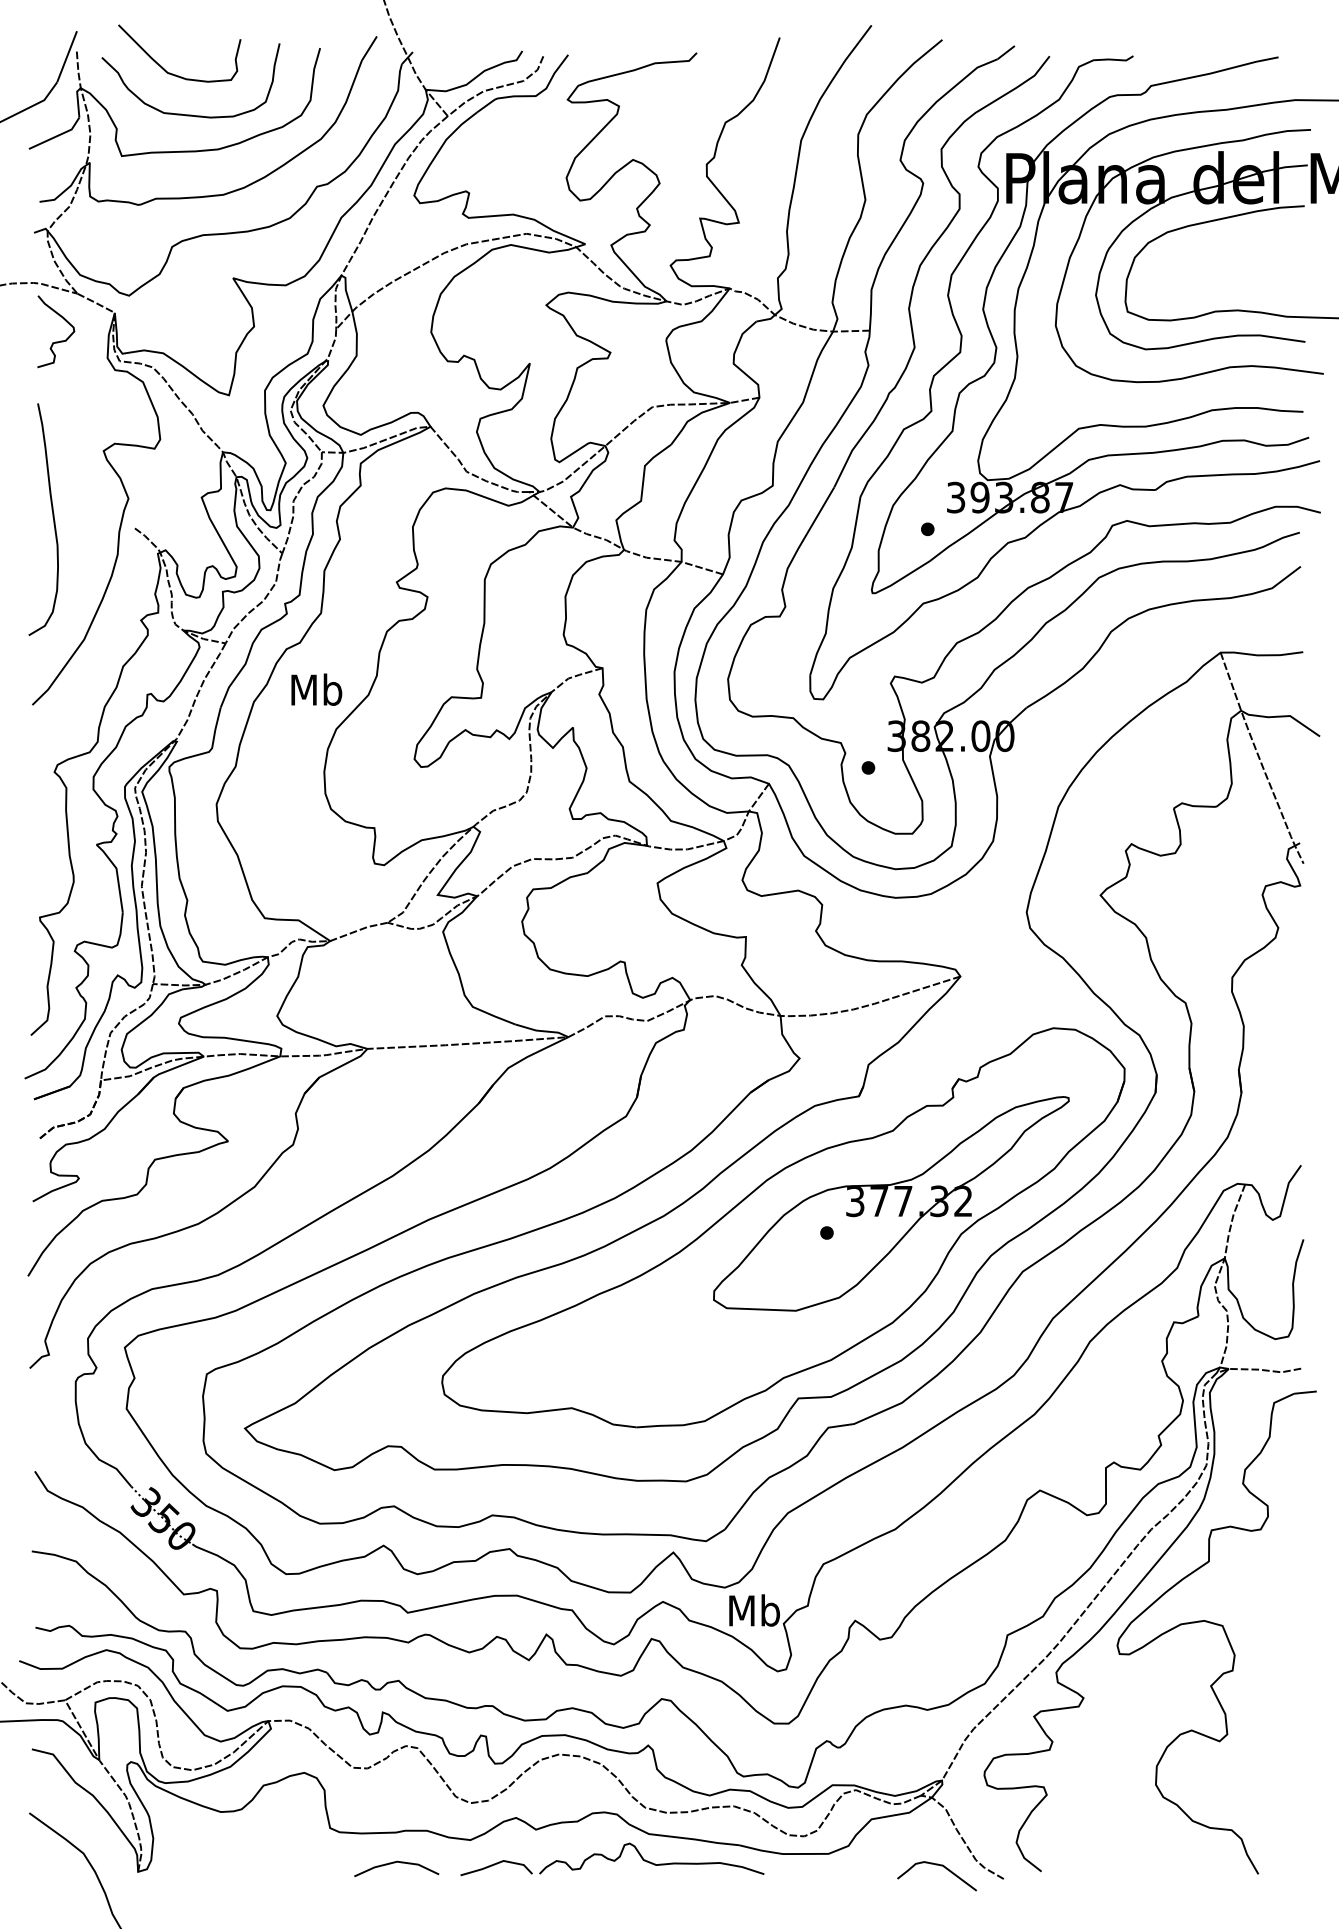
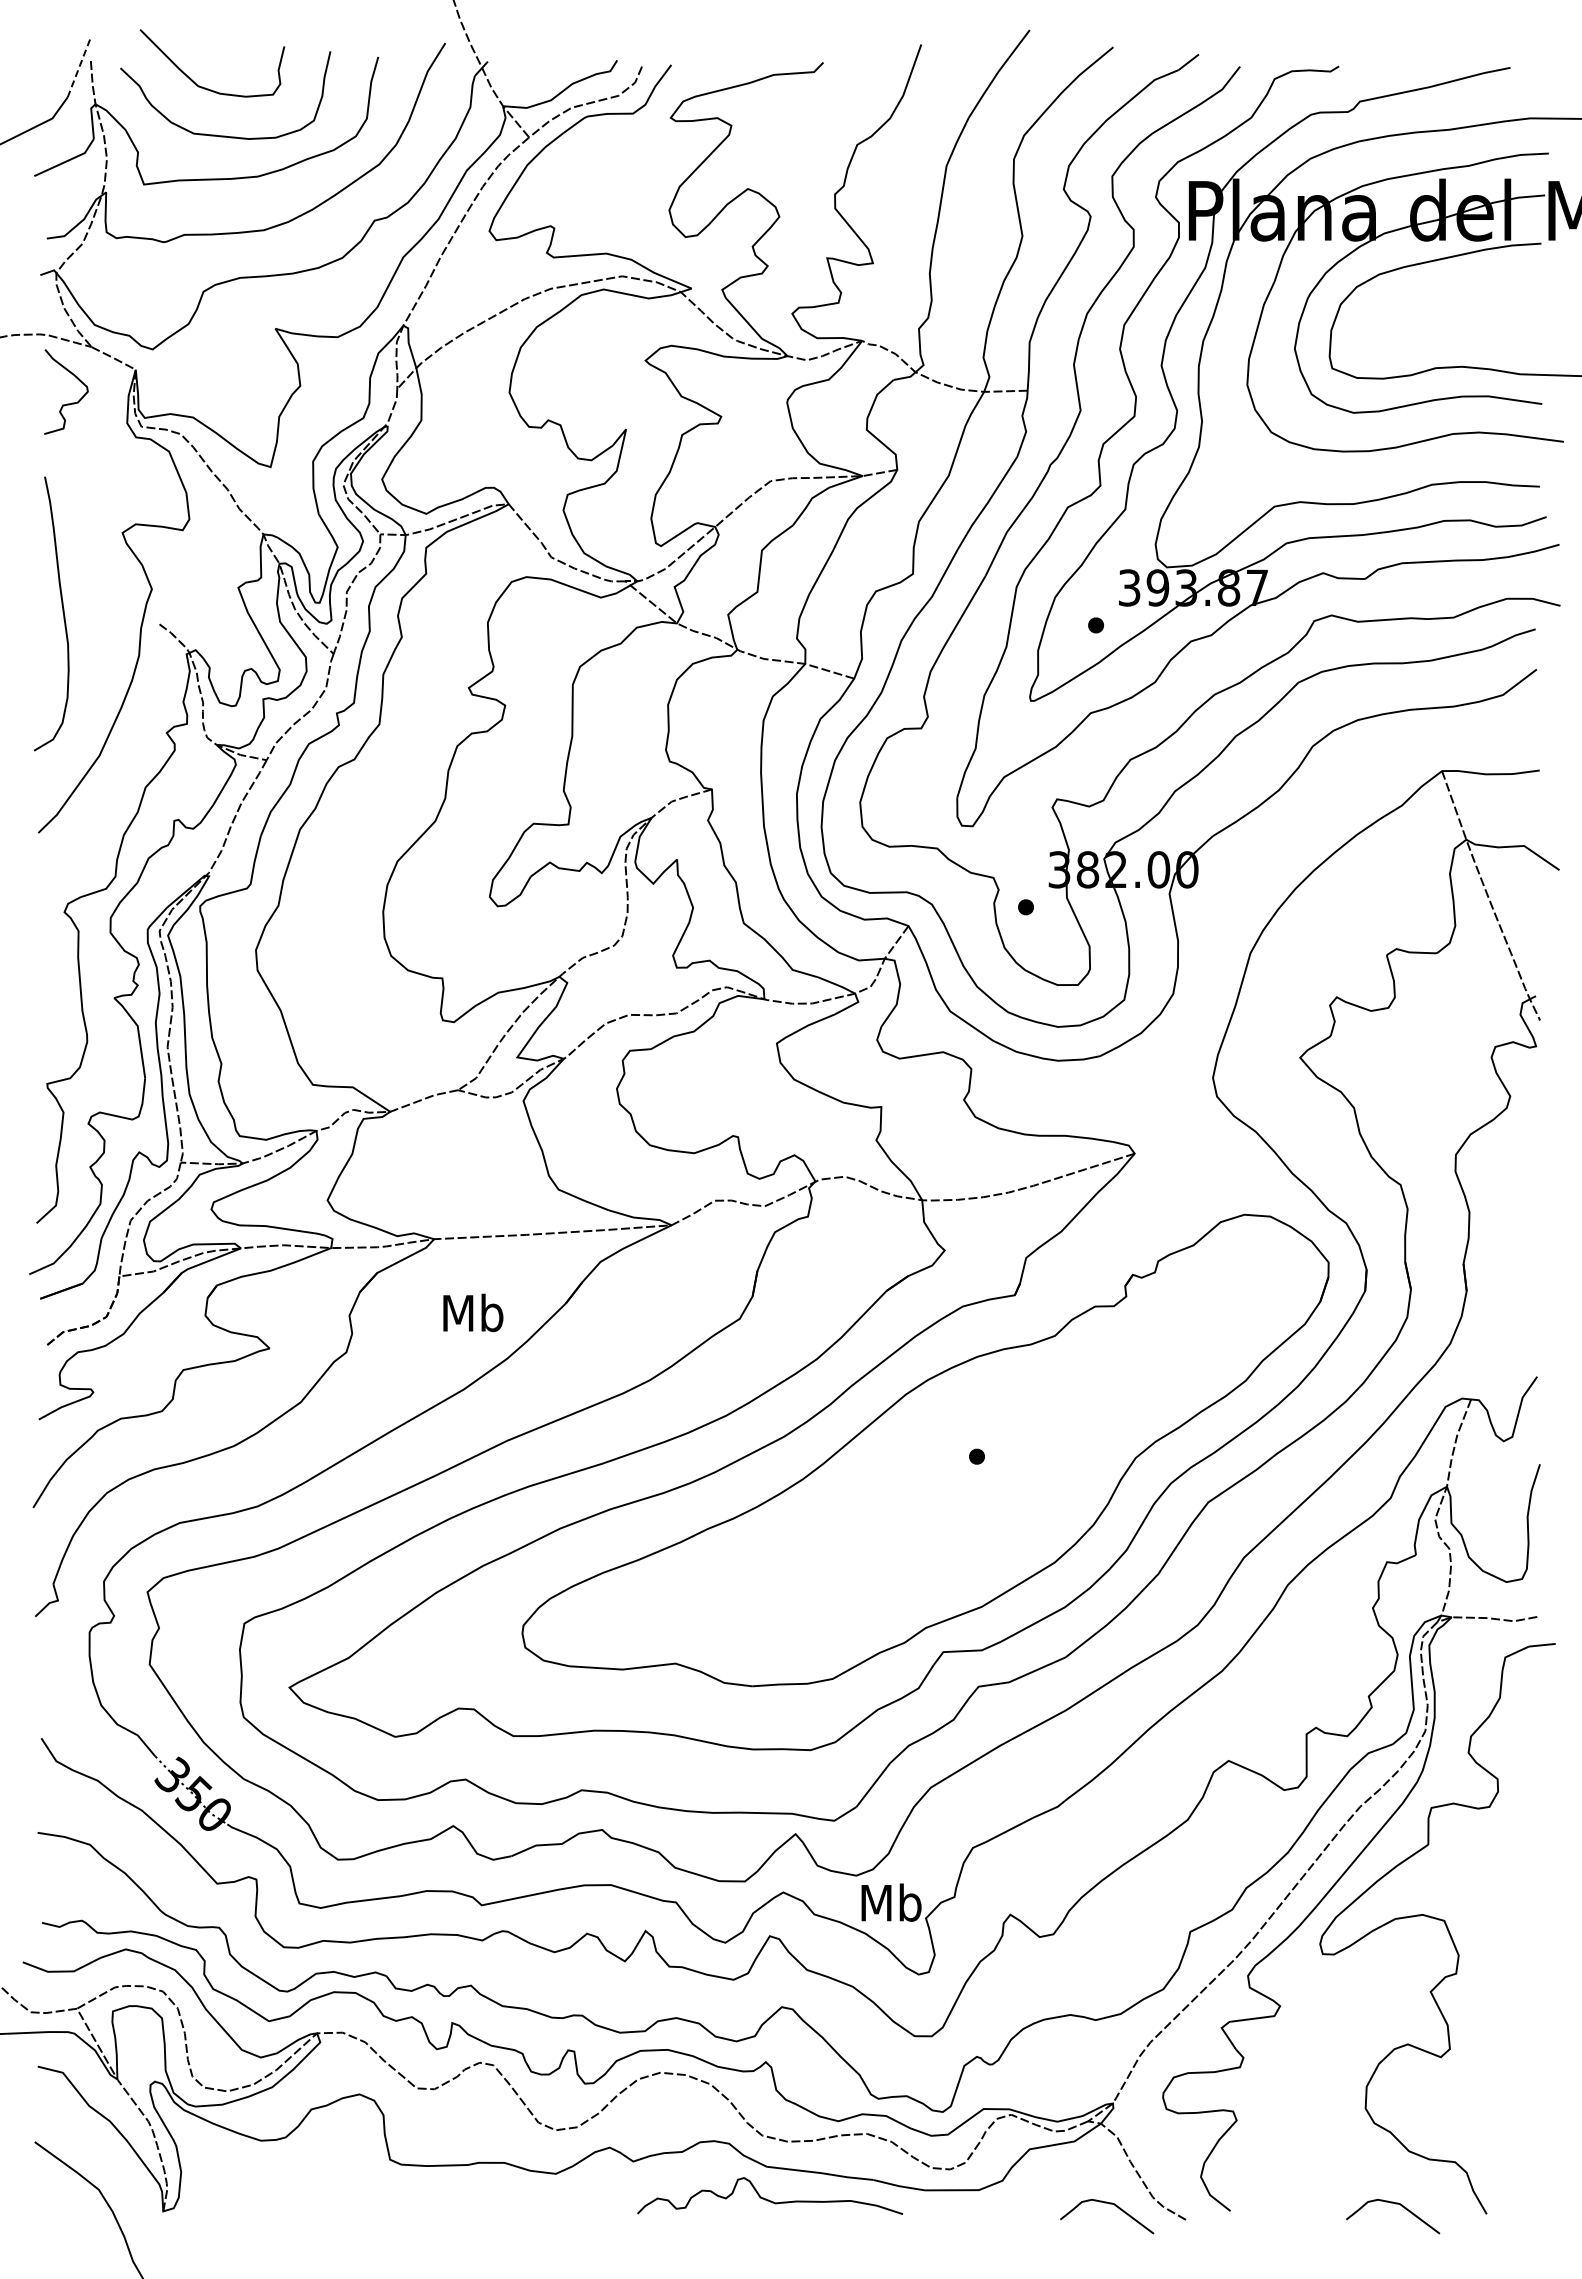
line: (67, 56) -> (79, 66), solid -> dashed
text: (316, 689) -> (473, 1312), moved
part: (890, 1204) -> (1052, 1422), removed
line: (393, 1863) -> (465, 2201), removed
line: (495, 1865) -> (585, 2203), removed
curve: (1181, 1866) -> (1395, 2204), added

